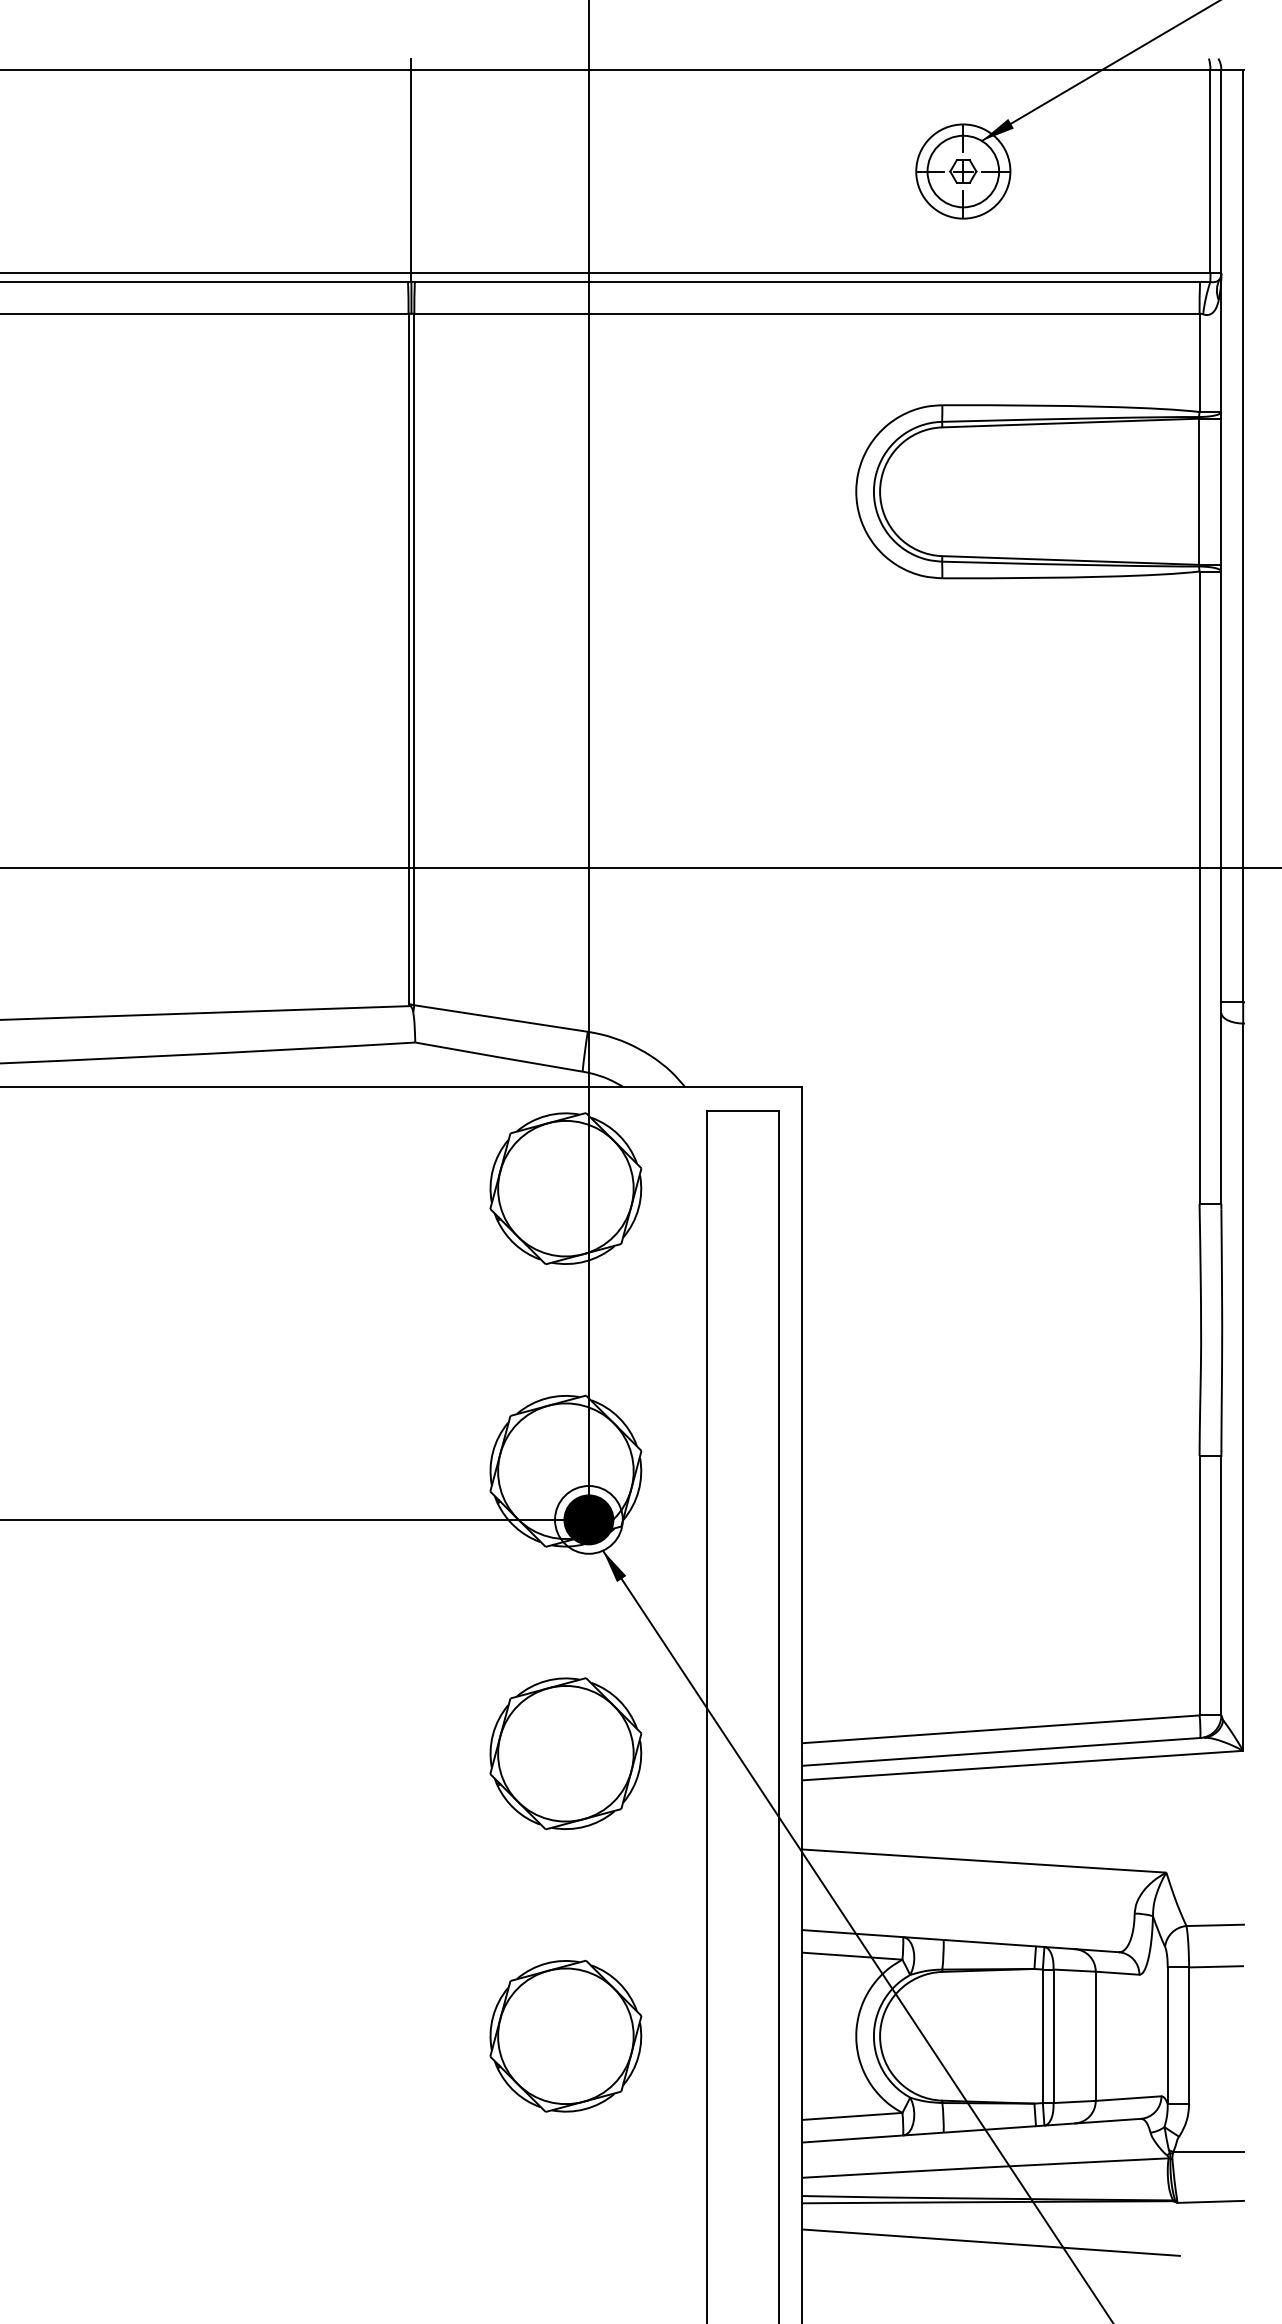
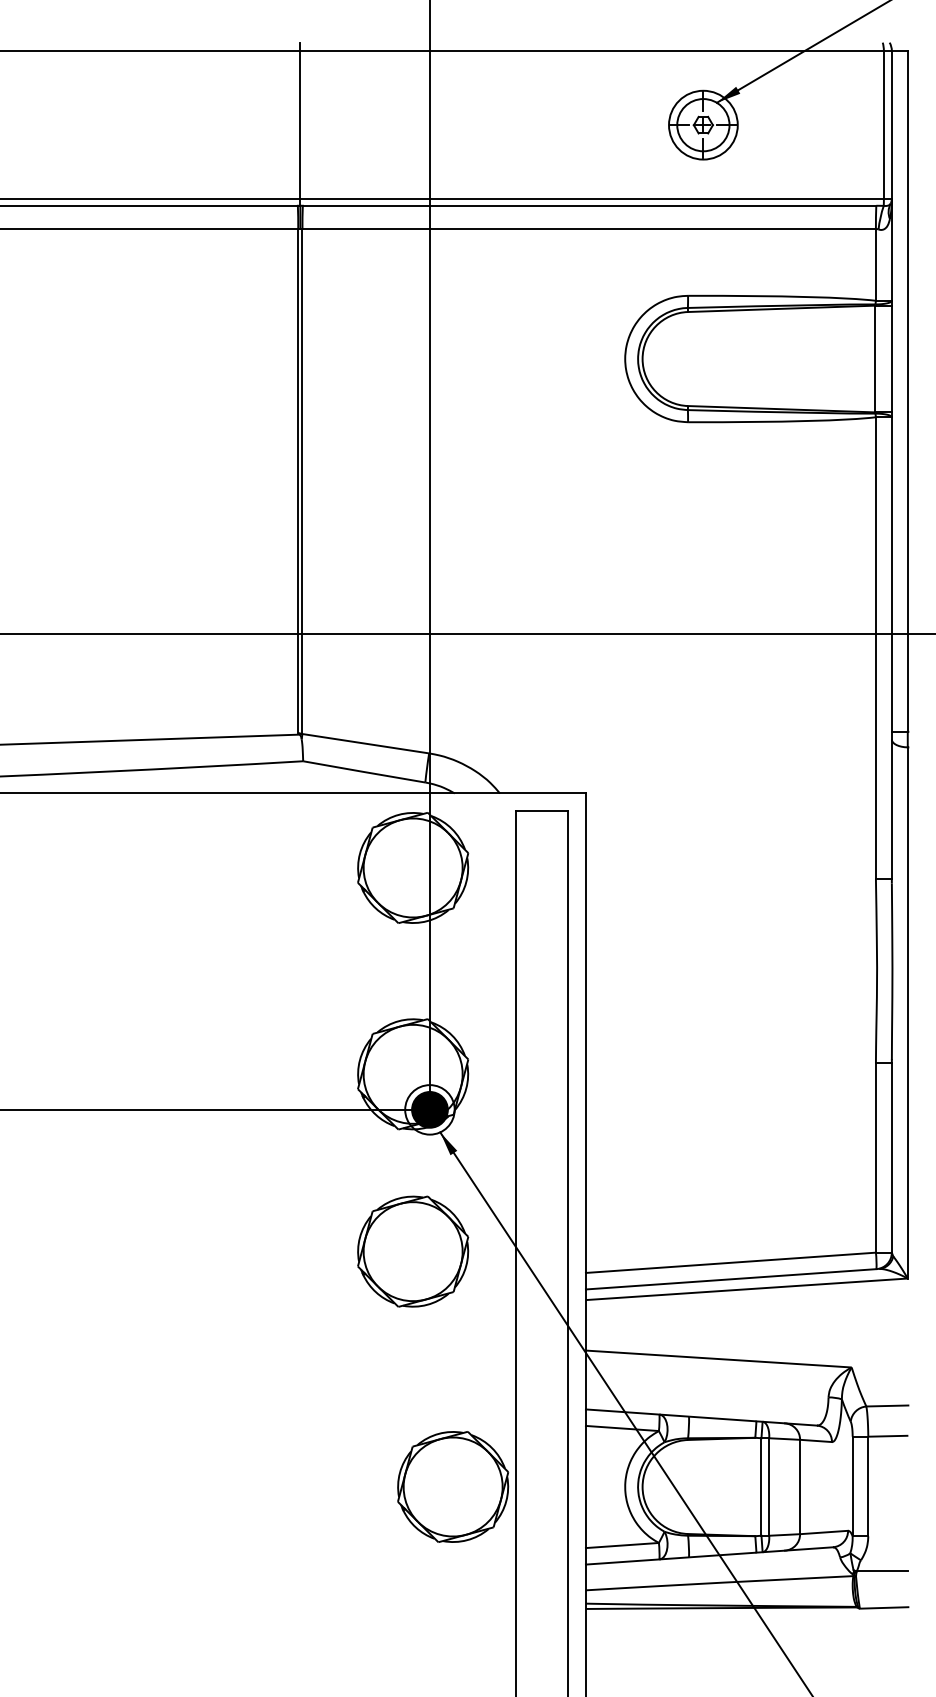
part: (566, 1753) -> (413, 1251), moved
part: (566, 2035) -> (453, 1486), moved
line: (990, 2242) -> (723, 1637), removed

